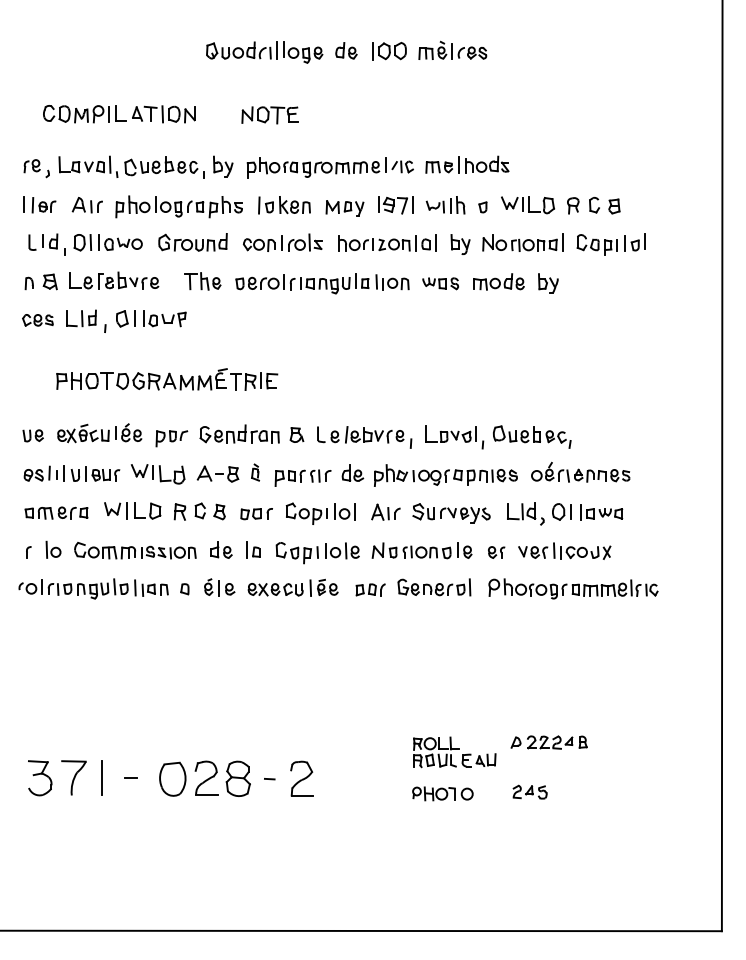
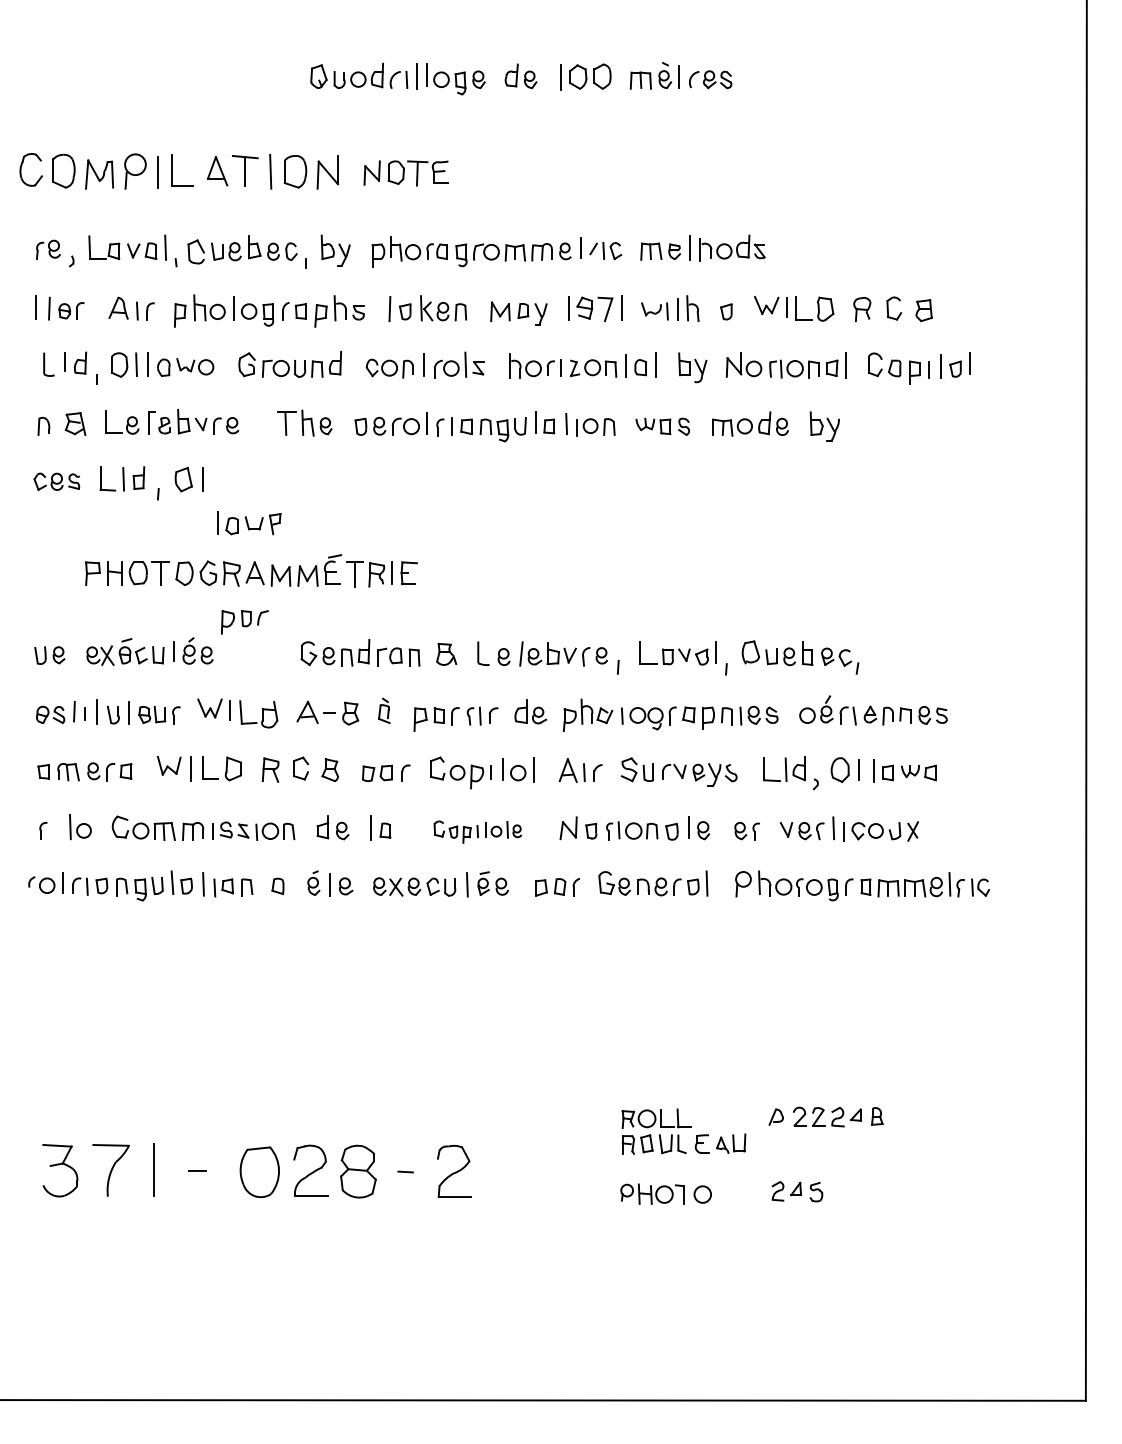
part: (119, 114) -> (179, 172), size x1.4
part: (164, 318) -> (248, 522), moved
part: (171, 438) -> (244, 621), moved
part: (317, 553) -> (477, 832), size x0.7

